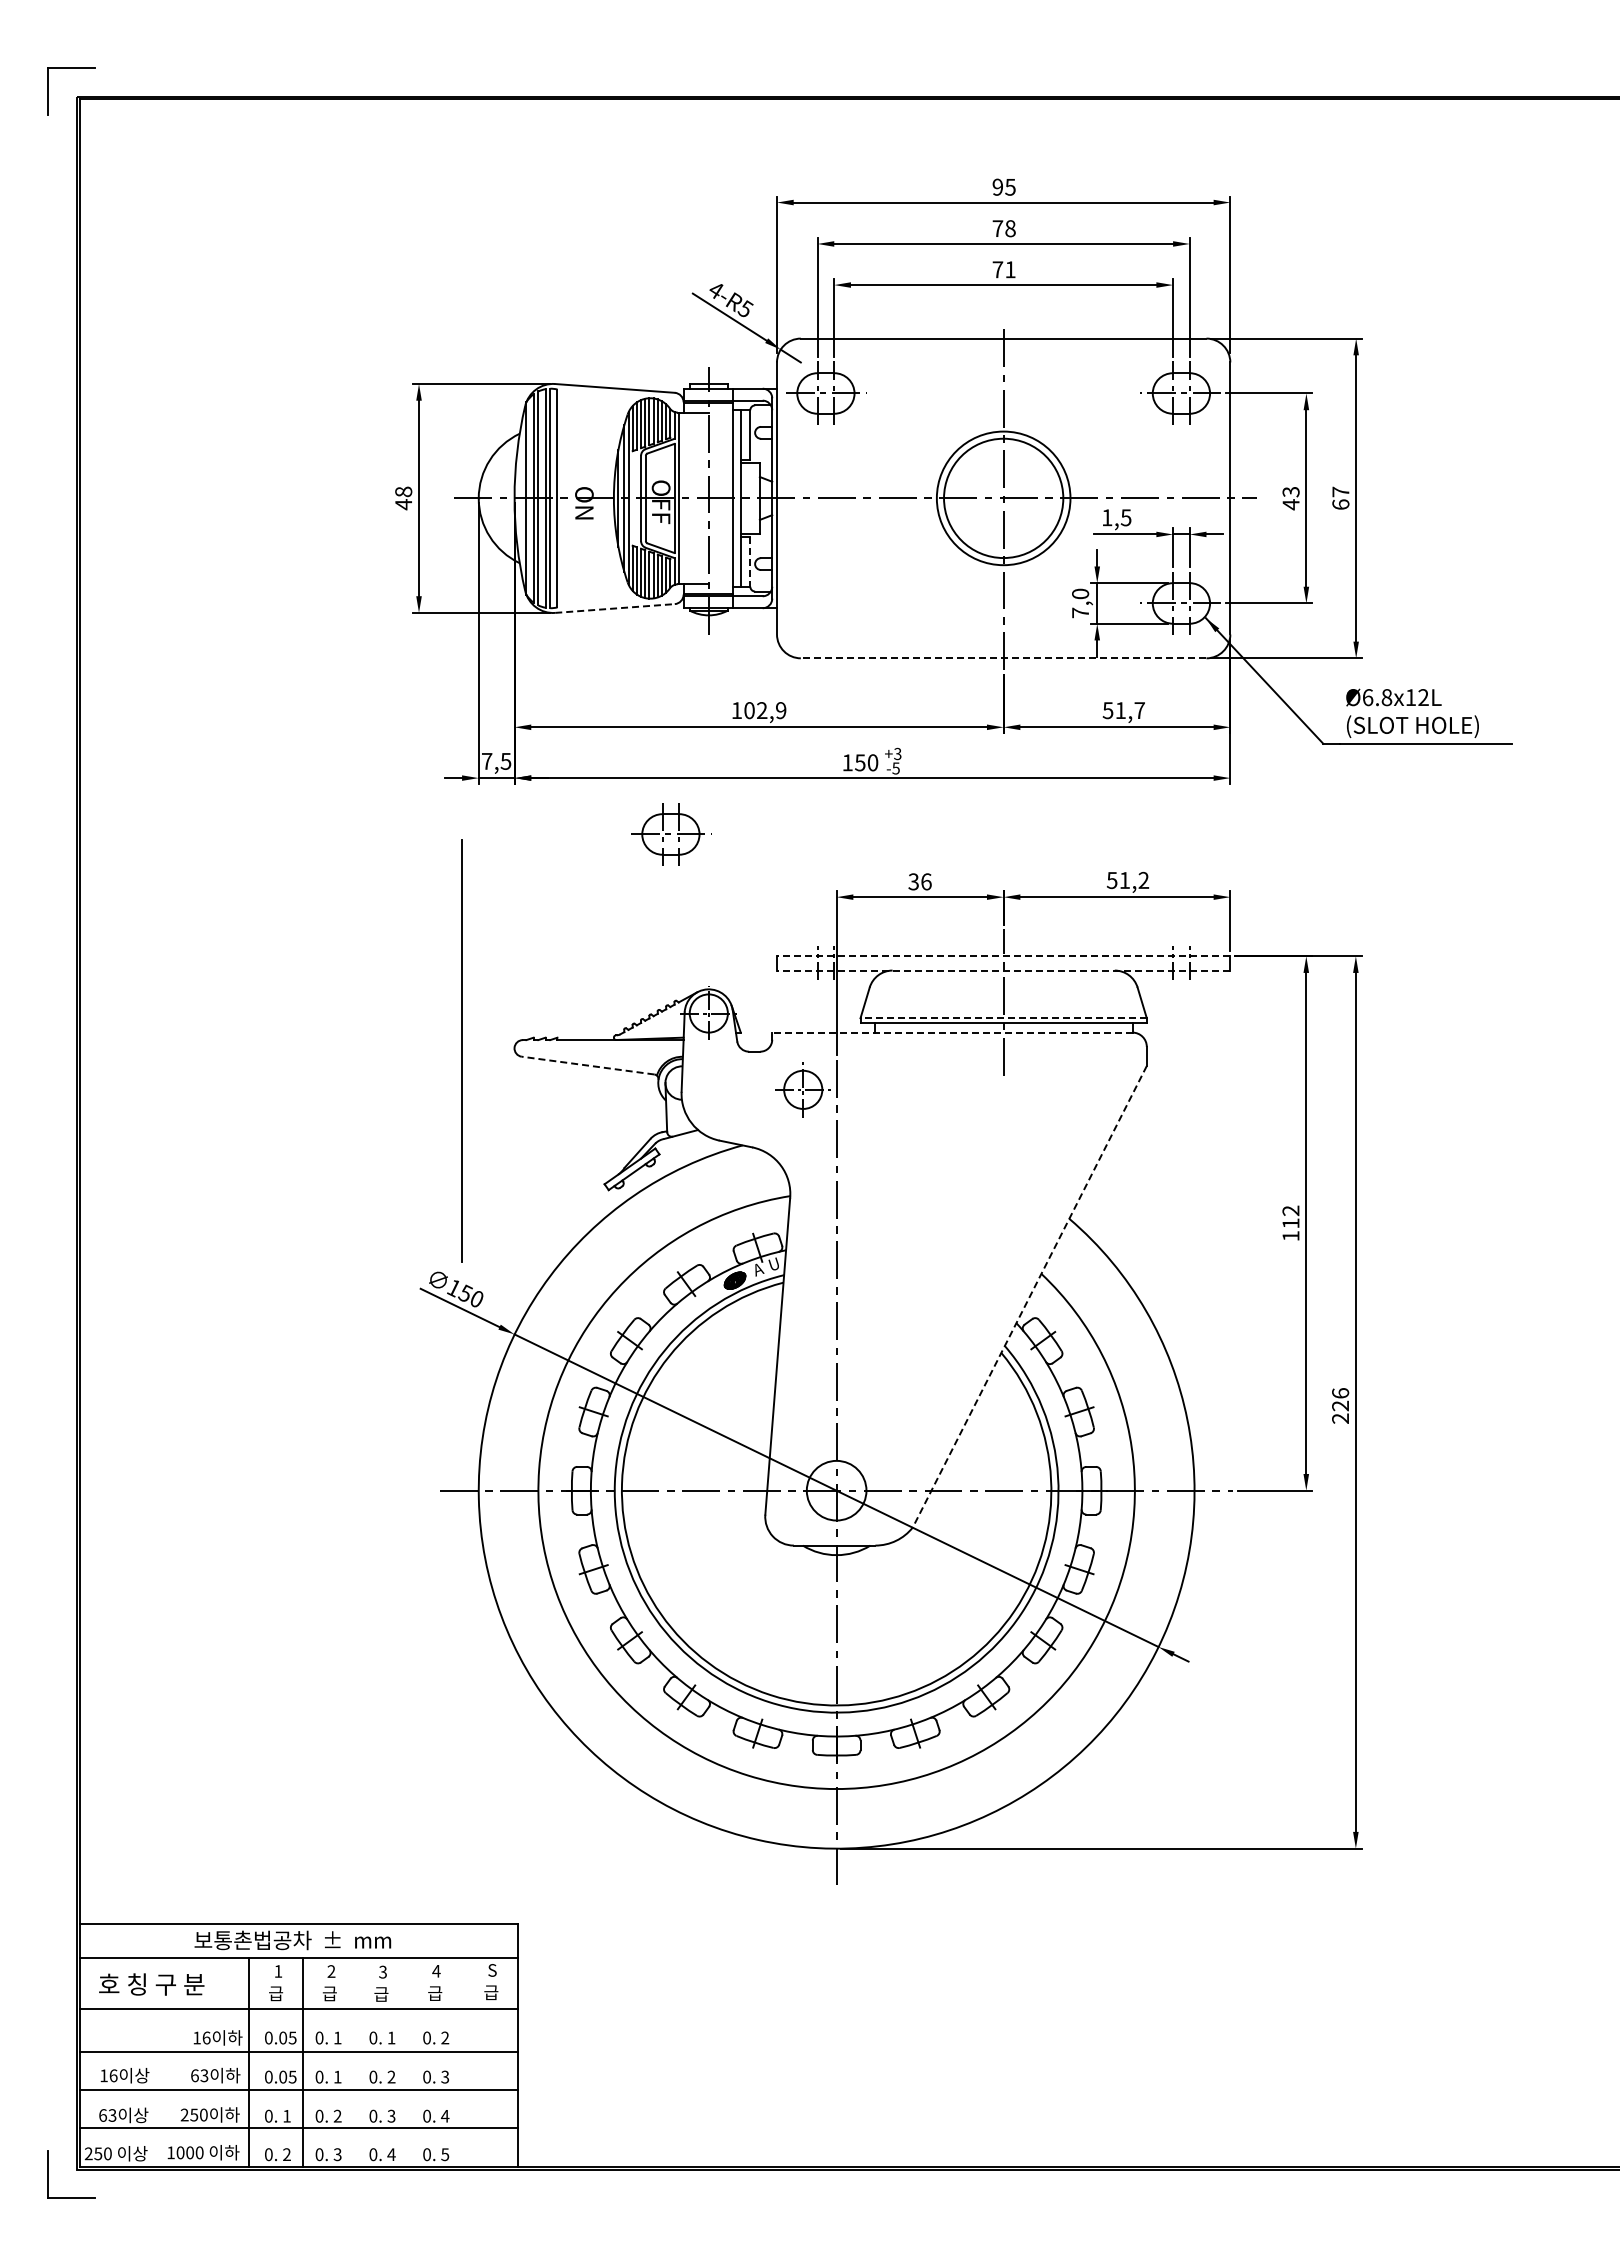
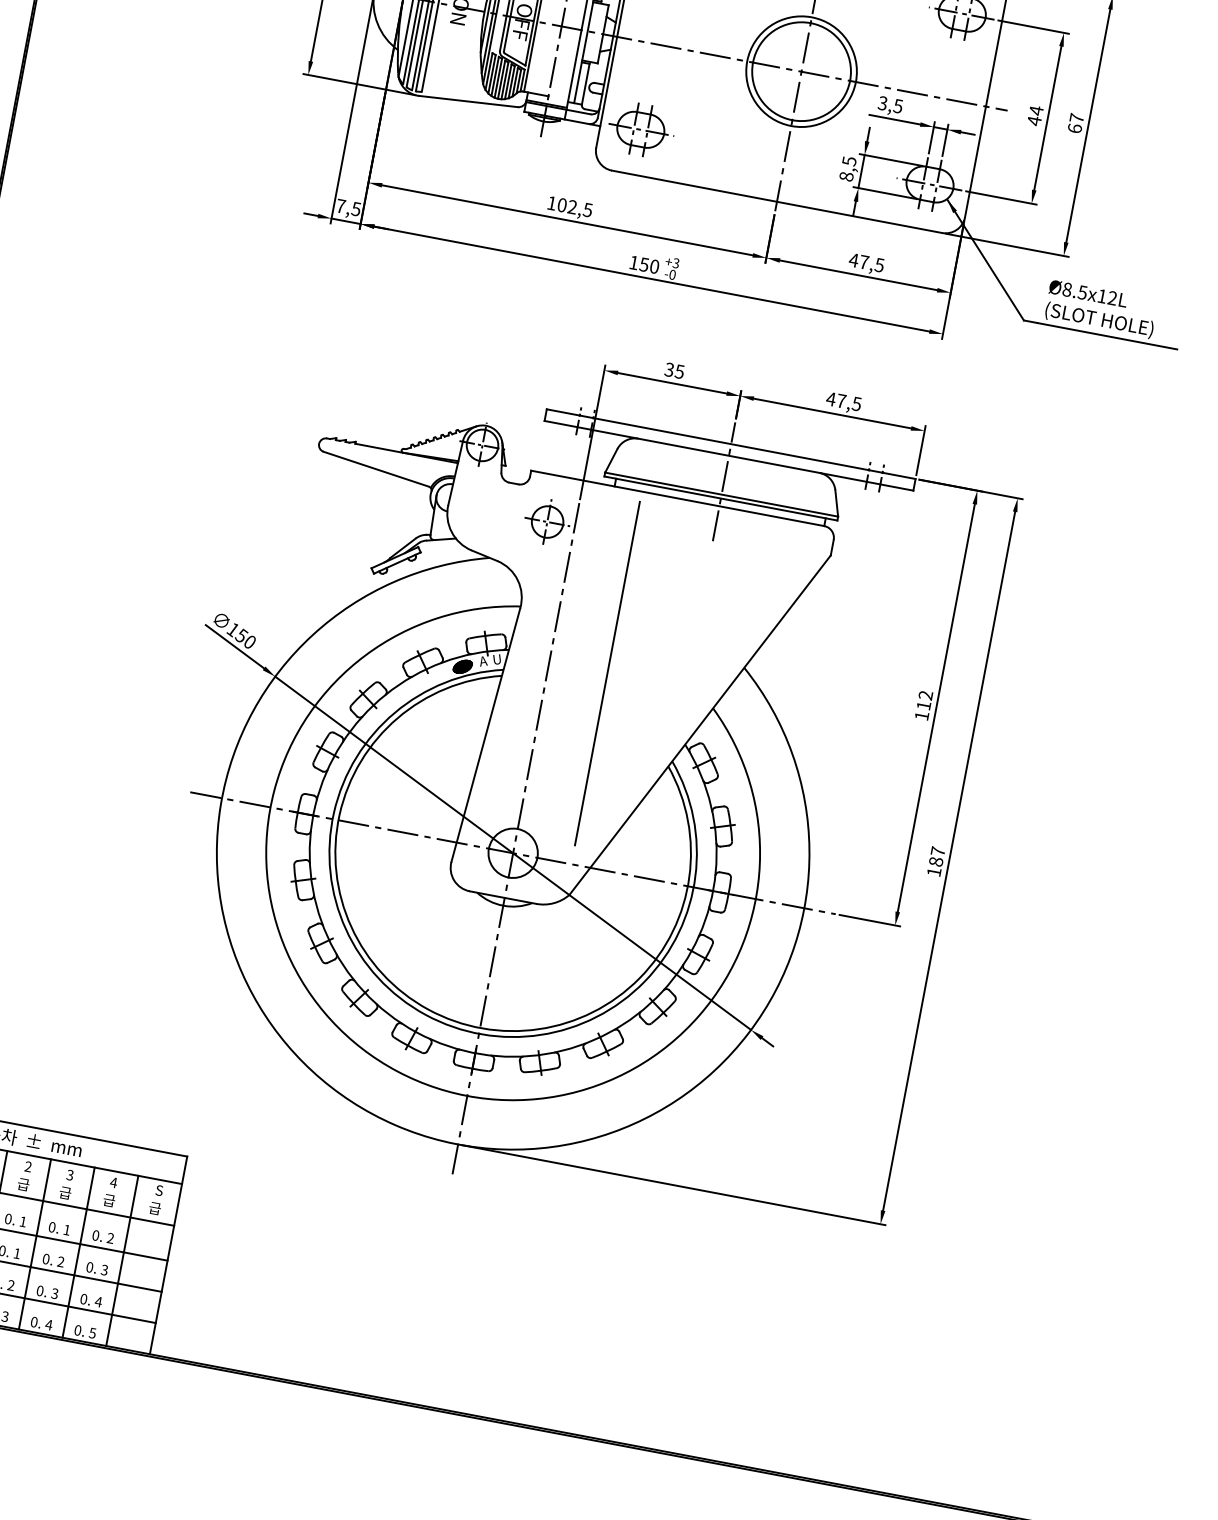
text: (1290, 491) -> (1035, 110), 43 -> 44
text: (1107, 517) -> (883, 103), 1,5 -> 3,5
line: (750, 562) -> (585, 84), dashed -> solid
text: (1080, 603) -> (847, 169), 7,0 -> 8,5
line: (615, 608) -> (468, 101), dashed -> solid
line: (1003, 658) -> (776, 201), dashed -> solid
text: (1377, 697) -> (1075, 291), Ø6.8x12L -> Ø8.5x12L
text: (780, 710) -> (587, 209), 102,9 -> 102,5
text: (1123, 710) -> (866, 262), 51,7 -> 47,5
text: (895, 768) -> (672, 274), -5 -> -0
part: (671, 834) -> (641, 129), moved
text: (1127, 880) -> (843, 401), 51,2 -> 47,5
text: (926, 881) -> (679, 371), 36 -> 35
line: (1003, 956) -> (731, 444), dashed -> solid
line: (1003, 970) -> (728, 455), dashed -> solid
line: (1003, 1018) -> (721, 494), dashed -> solid
line: (951, 1032) -> (677, 498), dashed -> solid
line: (461, 1050) -> (606, 672), moved
line: (588, 1065) -> (376, 469), dashed -> solid
line: (1029, 1296) -> (699, 724), dashed -> solid
text: (1340, 1405) -> (936, 861), 226 -> 187
line: (356, 2061) -> (34, 1243), added
line: (410, 2061) -> (78, 1252), added
line: (464, 2061) -> (122, 1260), added

